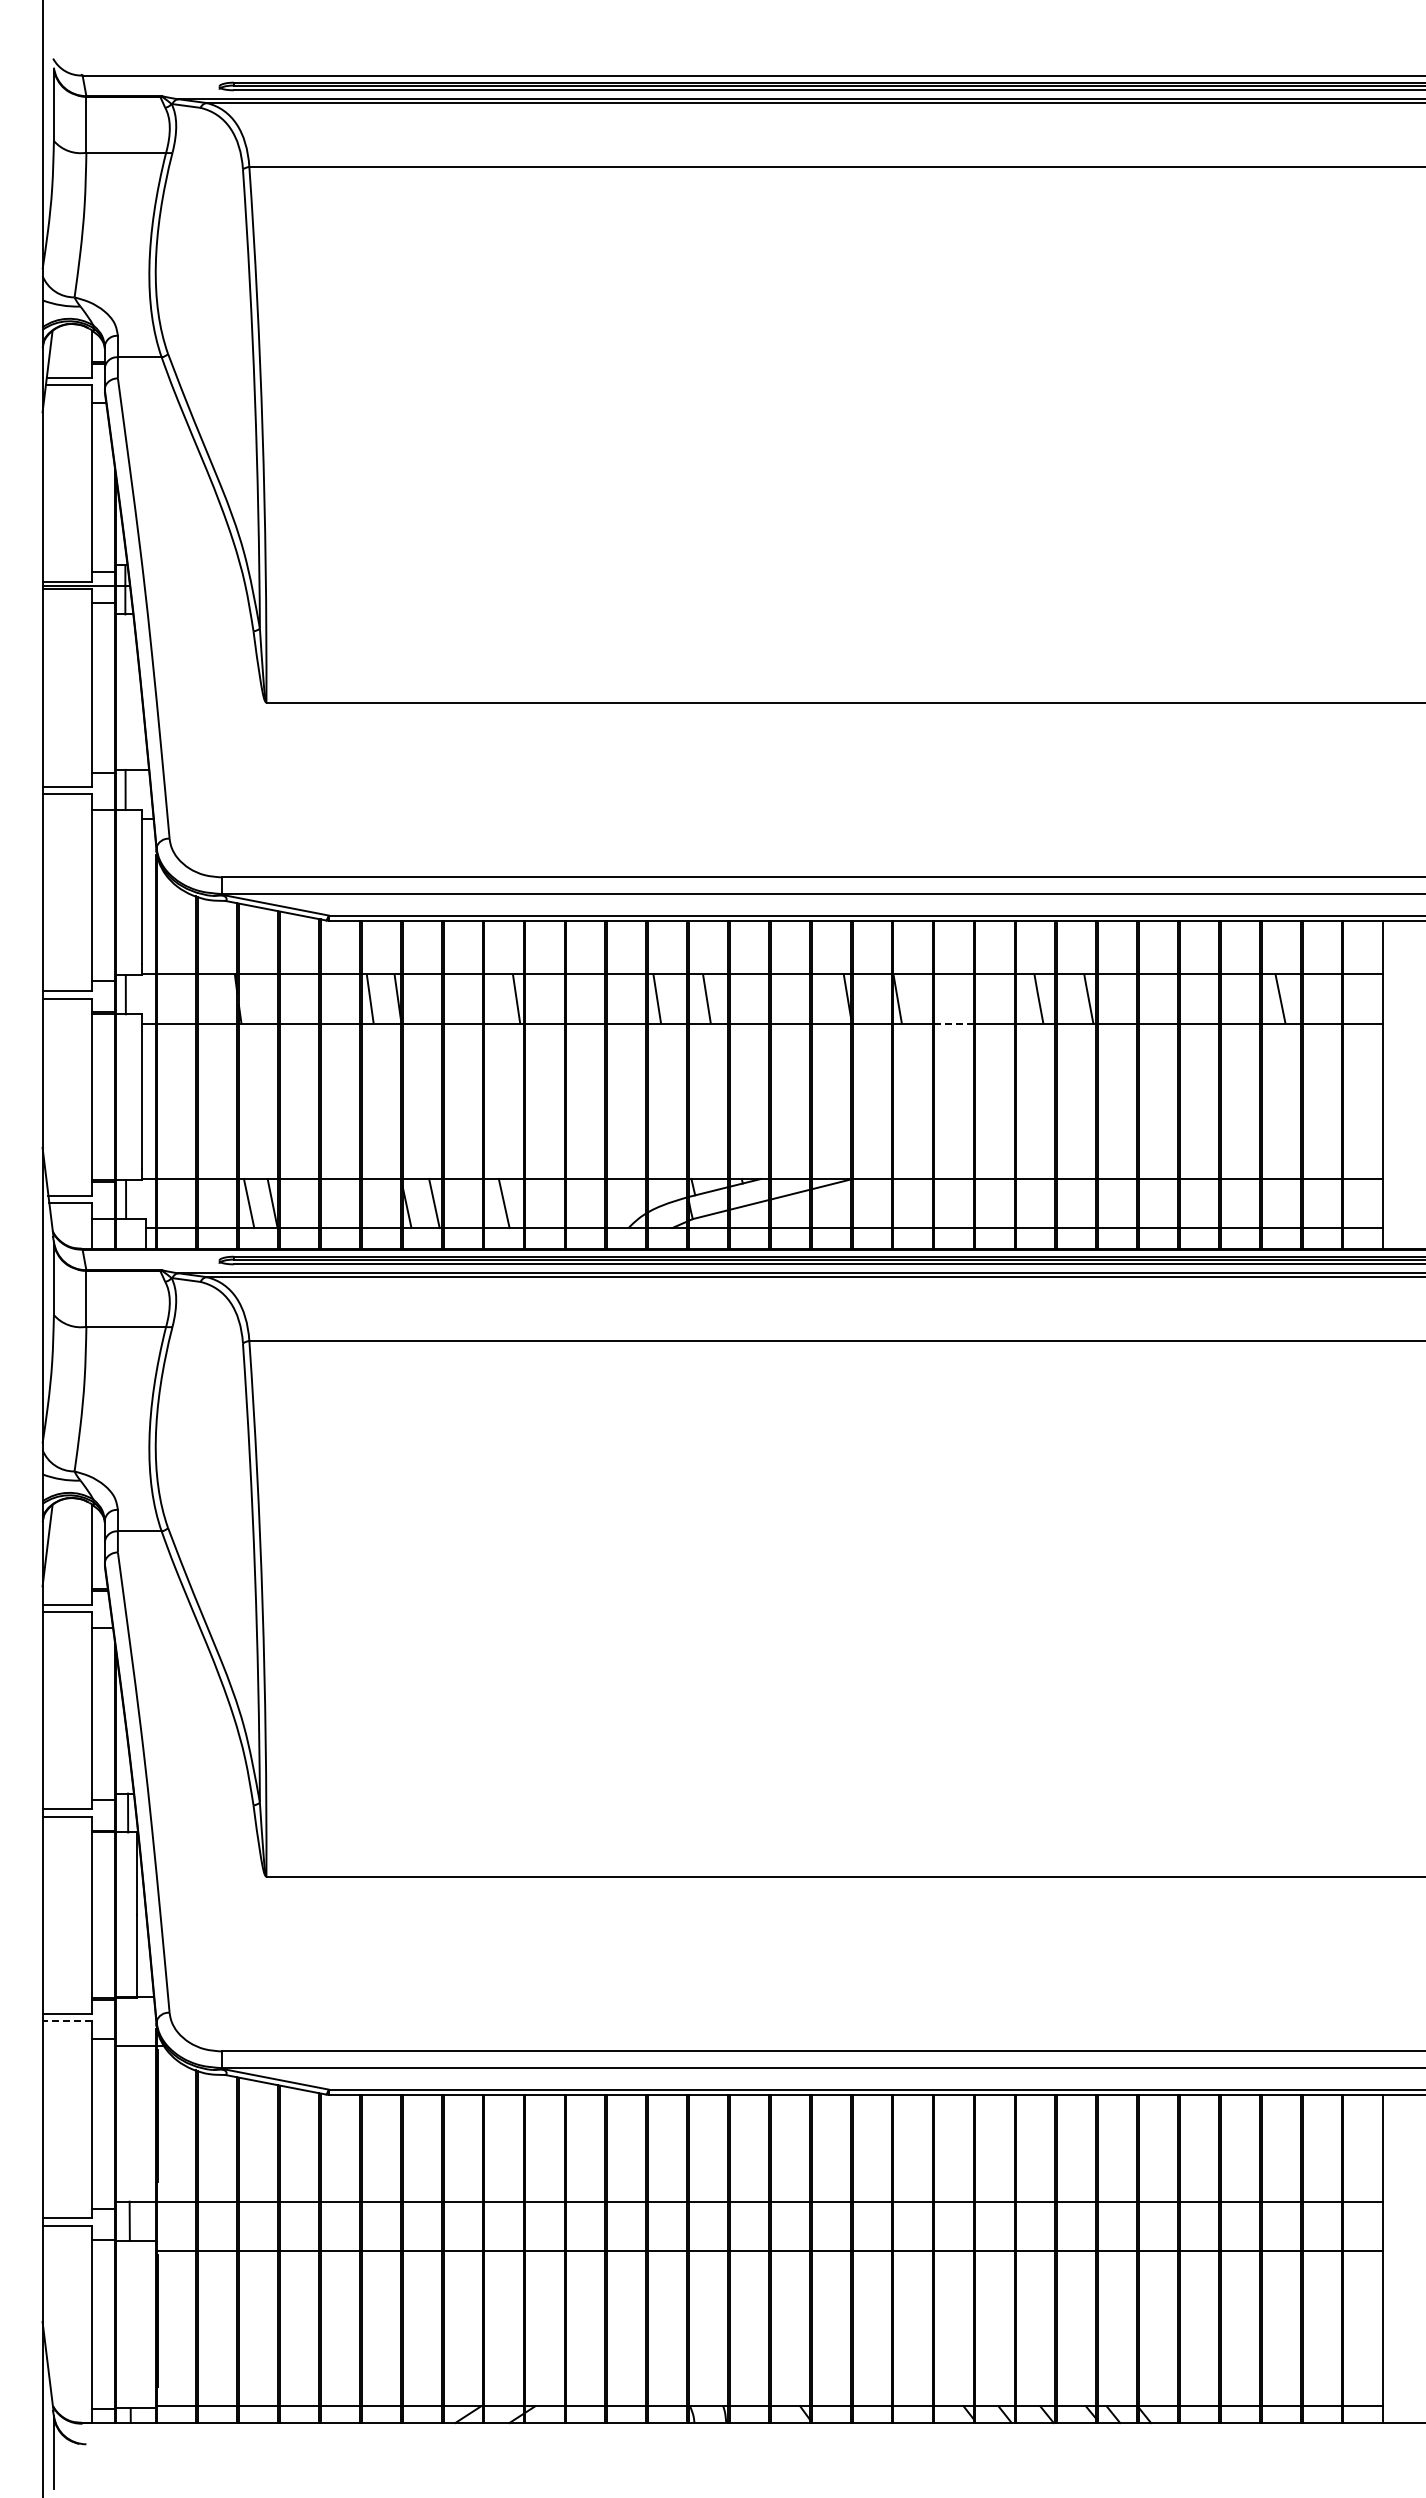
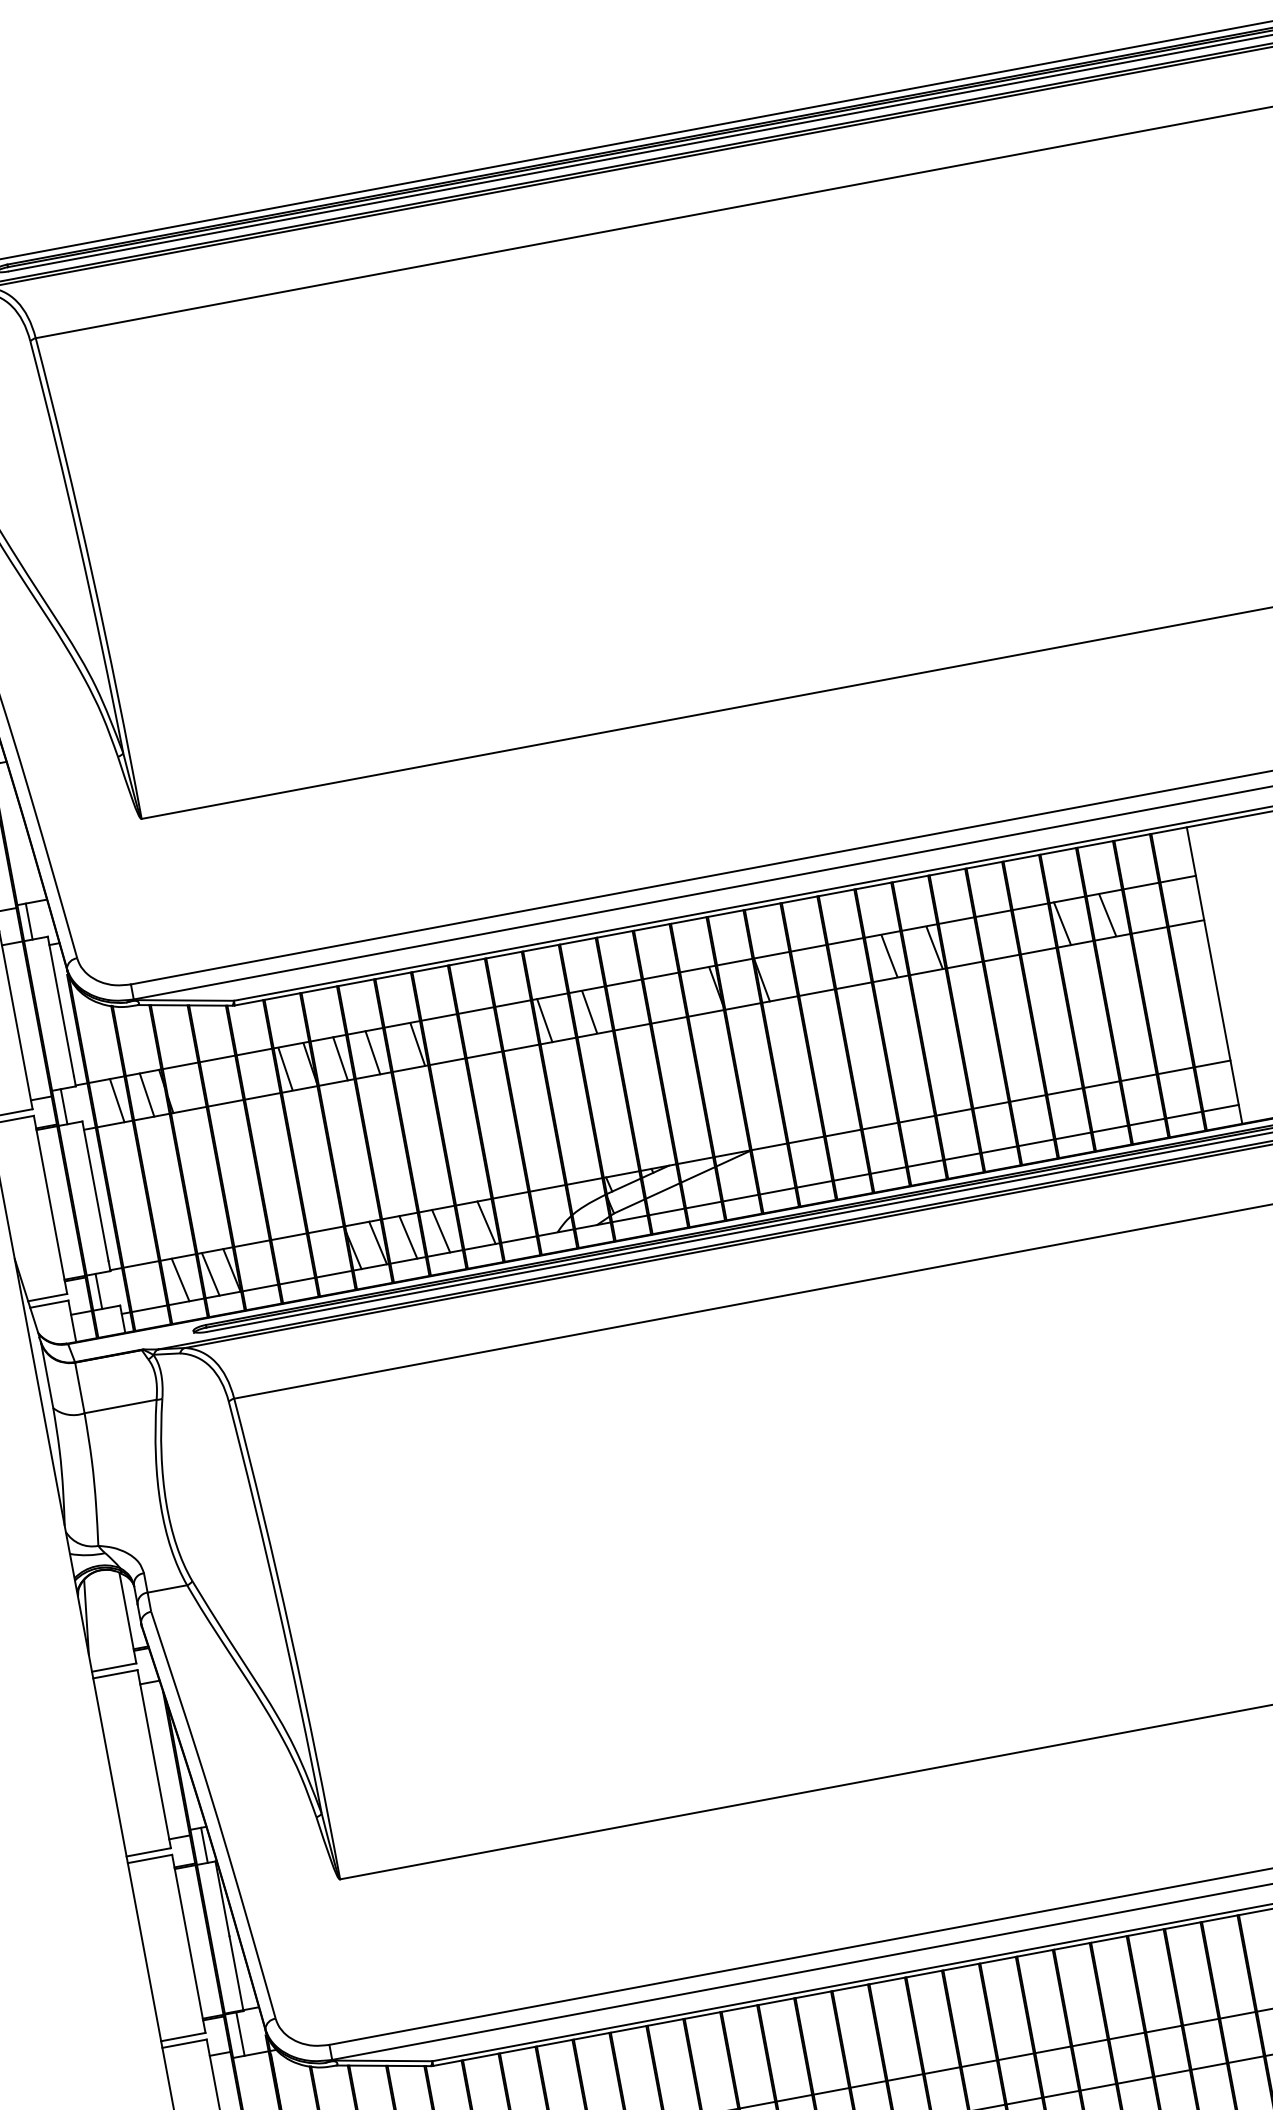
line: (183, 998) -> (116, 1100), added
line: (216, 998) -> (146, 1094), added
line: (430, 998) -> (339, 1058), added
line: (466, 998) -> (372, 1052), added
line: (1230, 998) -> (1062, 923), added
line: (954, 1023) -> (817, 992), dashed -> solid
line: (215, 1203) -> (180, 1280), added
line: (467, 1203) -> (407, 1237), added
line: (554, 1203) -> (486, 1222), added
line: (67, 2021) -> (184, 2043), dashed -> solid
line: (128, 2022) -> (240, 2034), added

